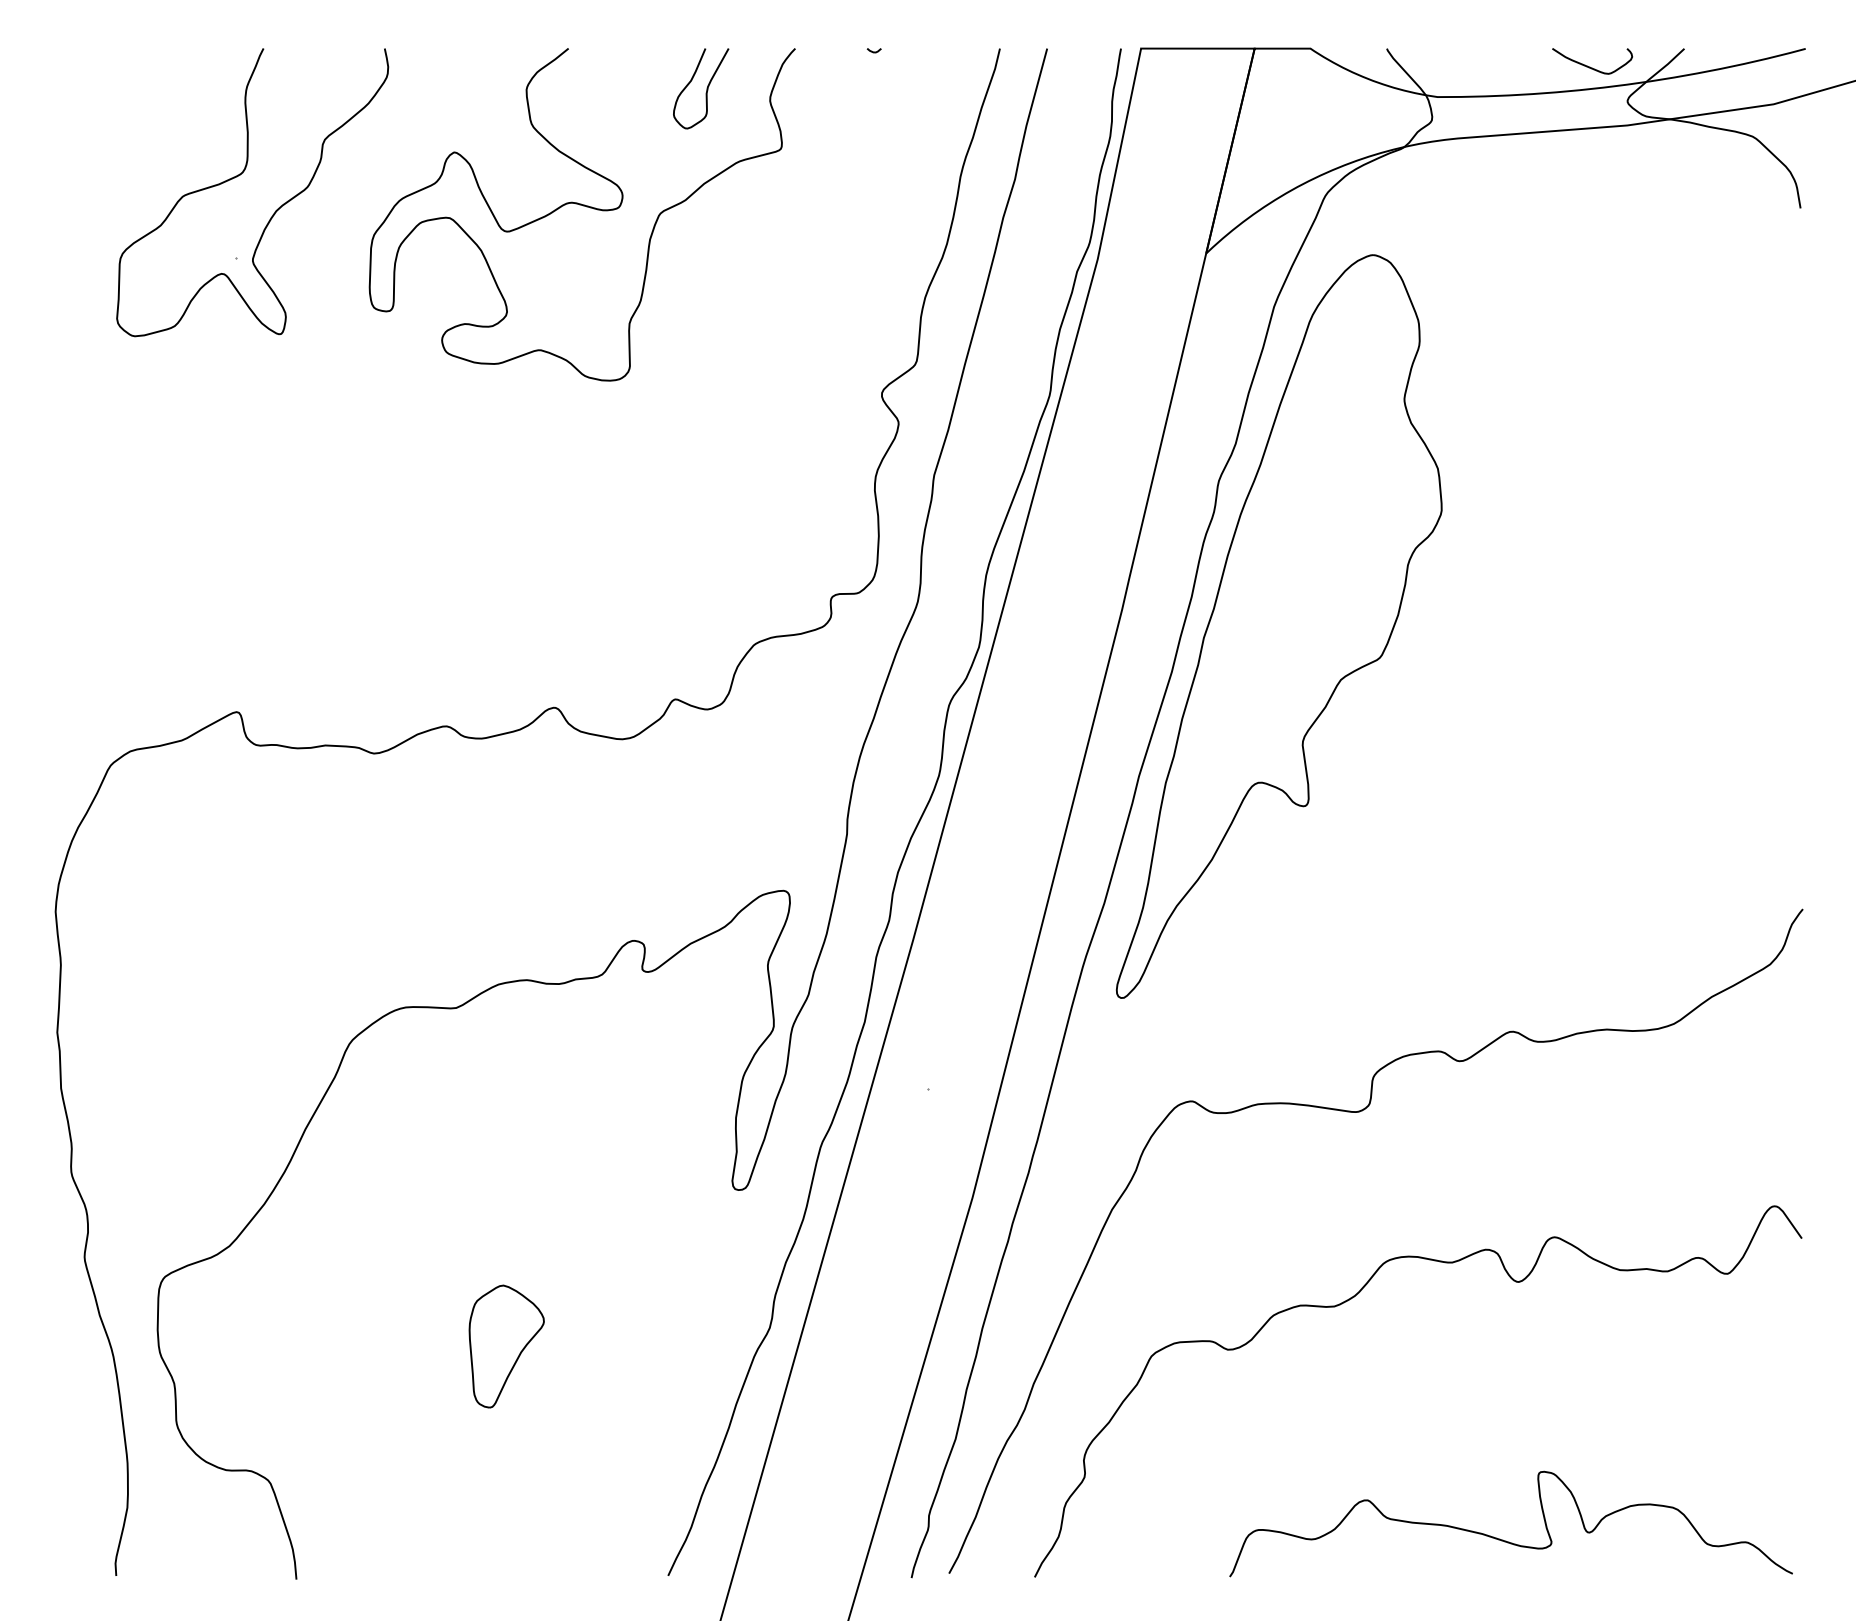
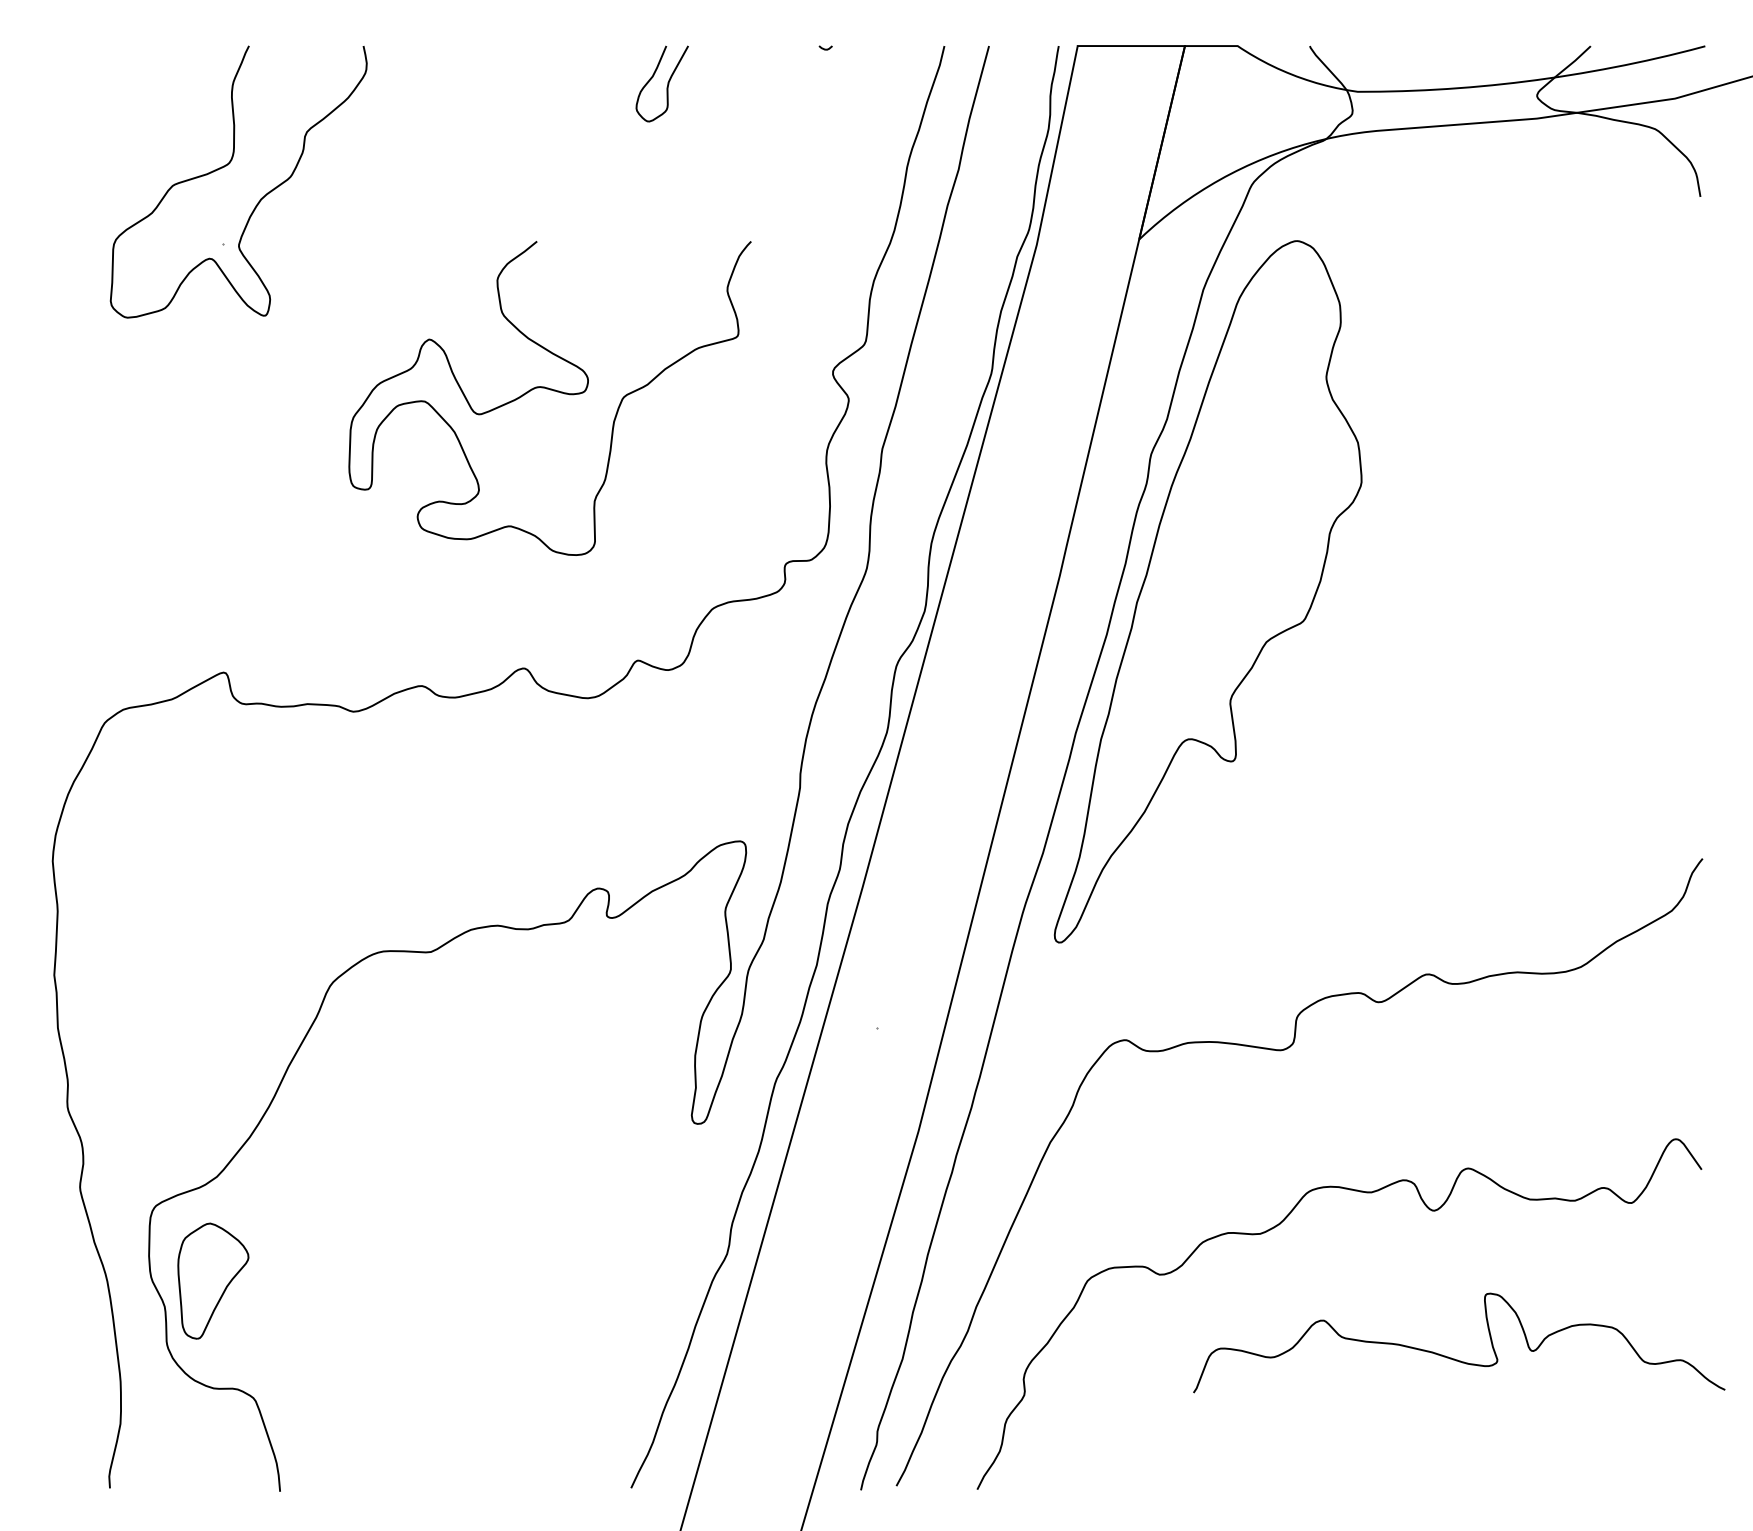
curve: (1590, 66) -> (1502, 62), removed
curve: (583, 206) -> (551, 390), moved
part: (506, 1346) -> (213, 1281), moved
curve: (1503, 1539) -> (1452, 1357), moved

